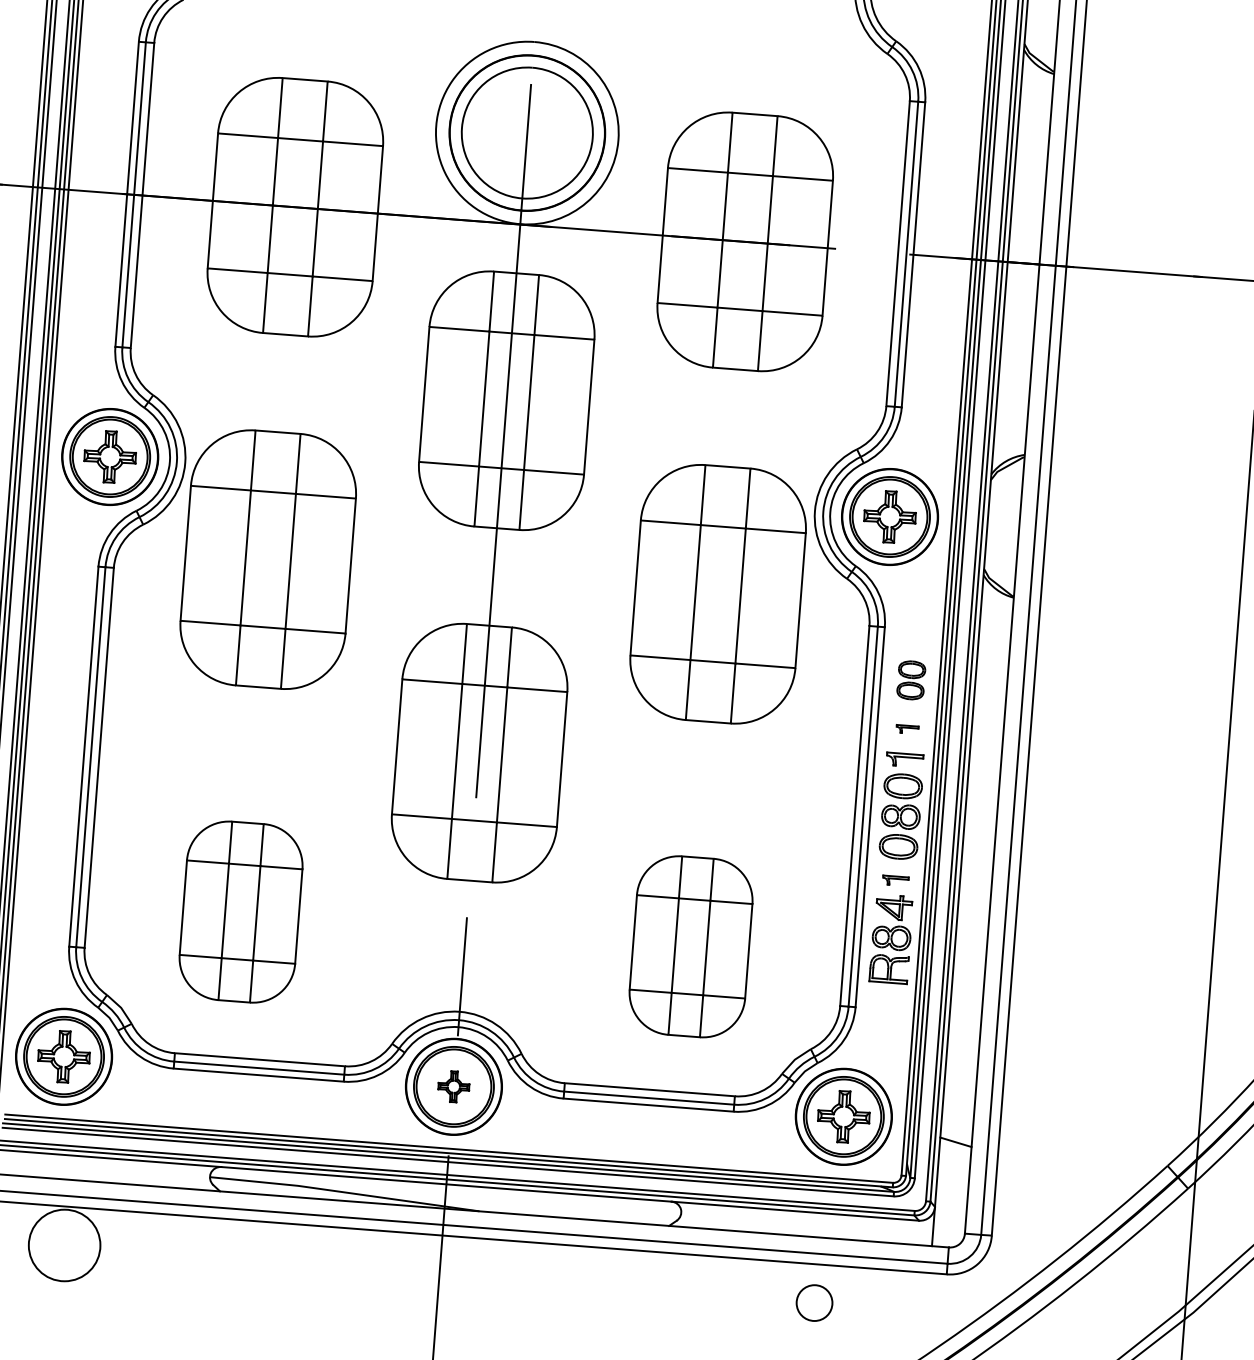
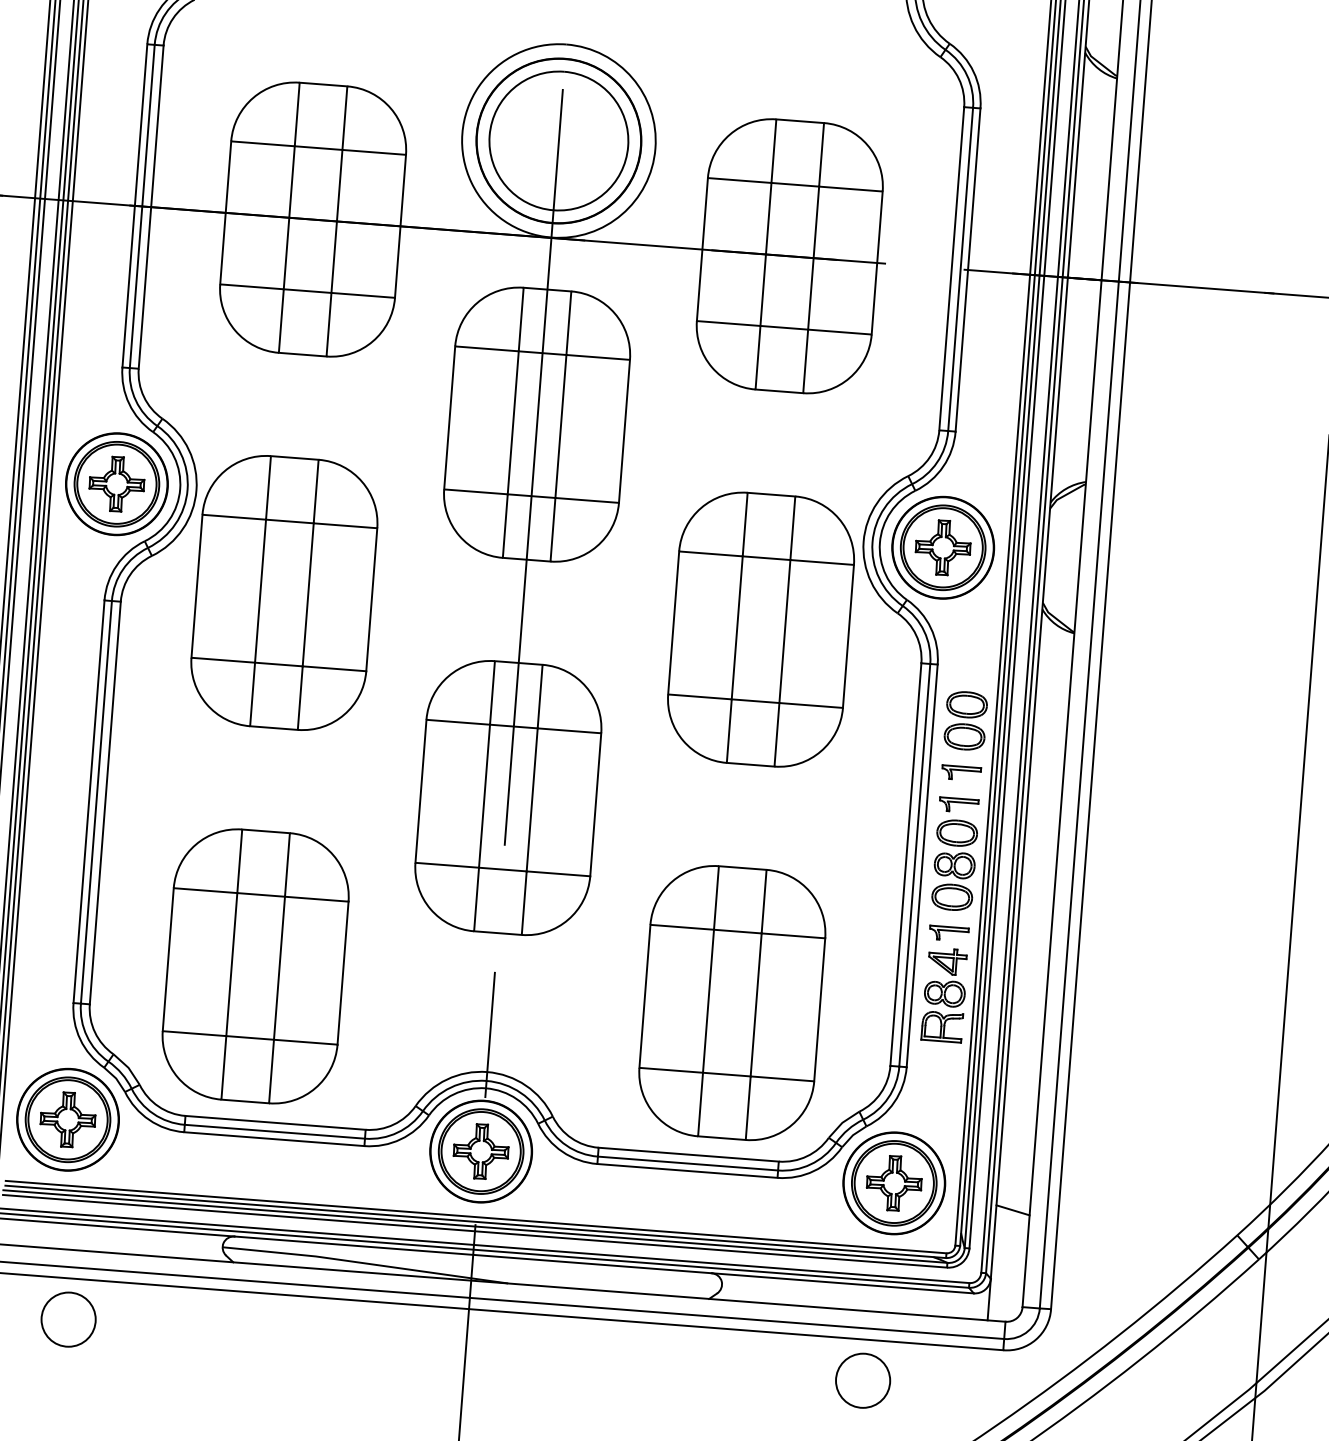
part: (911, 680) -> (965, 720), size x1.43
part: (907, 729) -> (961, 772), size x1.67
part: (895, 880) -> (949, 932), size x1.43
part: (240, 912) -> (255, 966), size x1.43
part: (691, 947) -> (732, 1003), size x1.43
part: (453, 1086) -> (480, 1151), size x1.67
circle: (64, 1245) -> (68, 1319), size x0.71
circle: (814, 1302) -> (863, 1380), size x1.43

